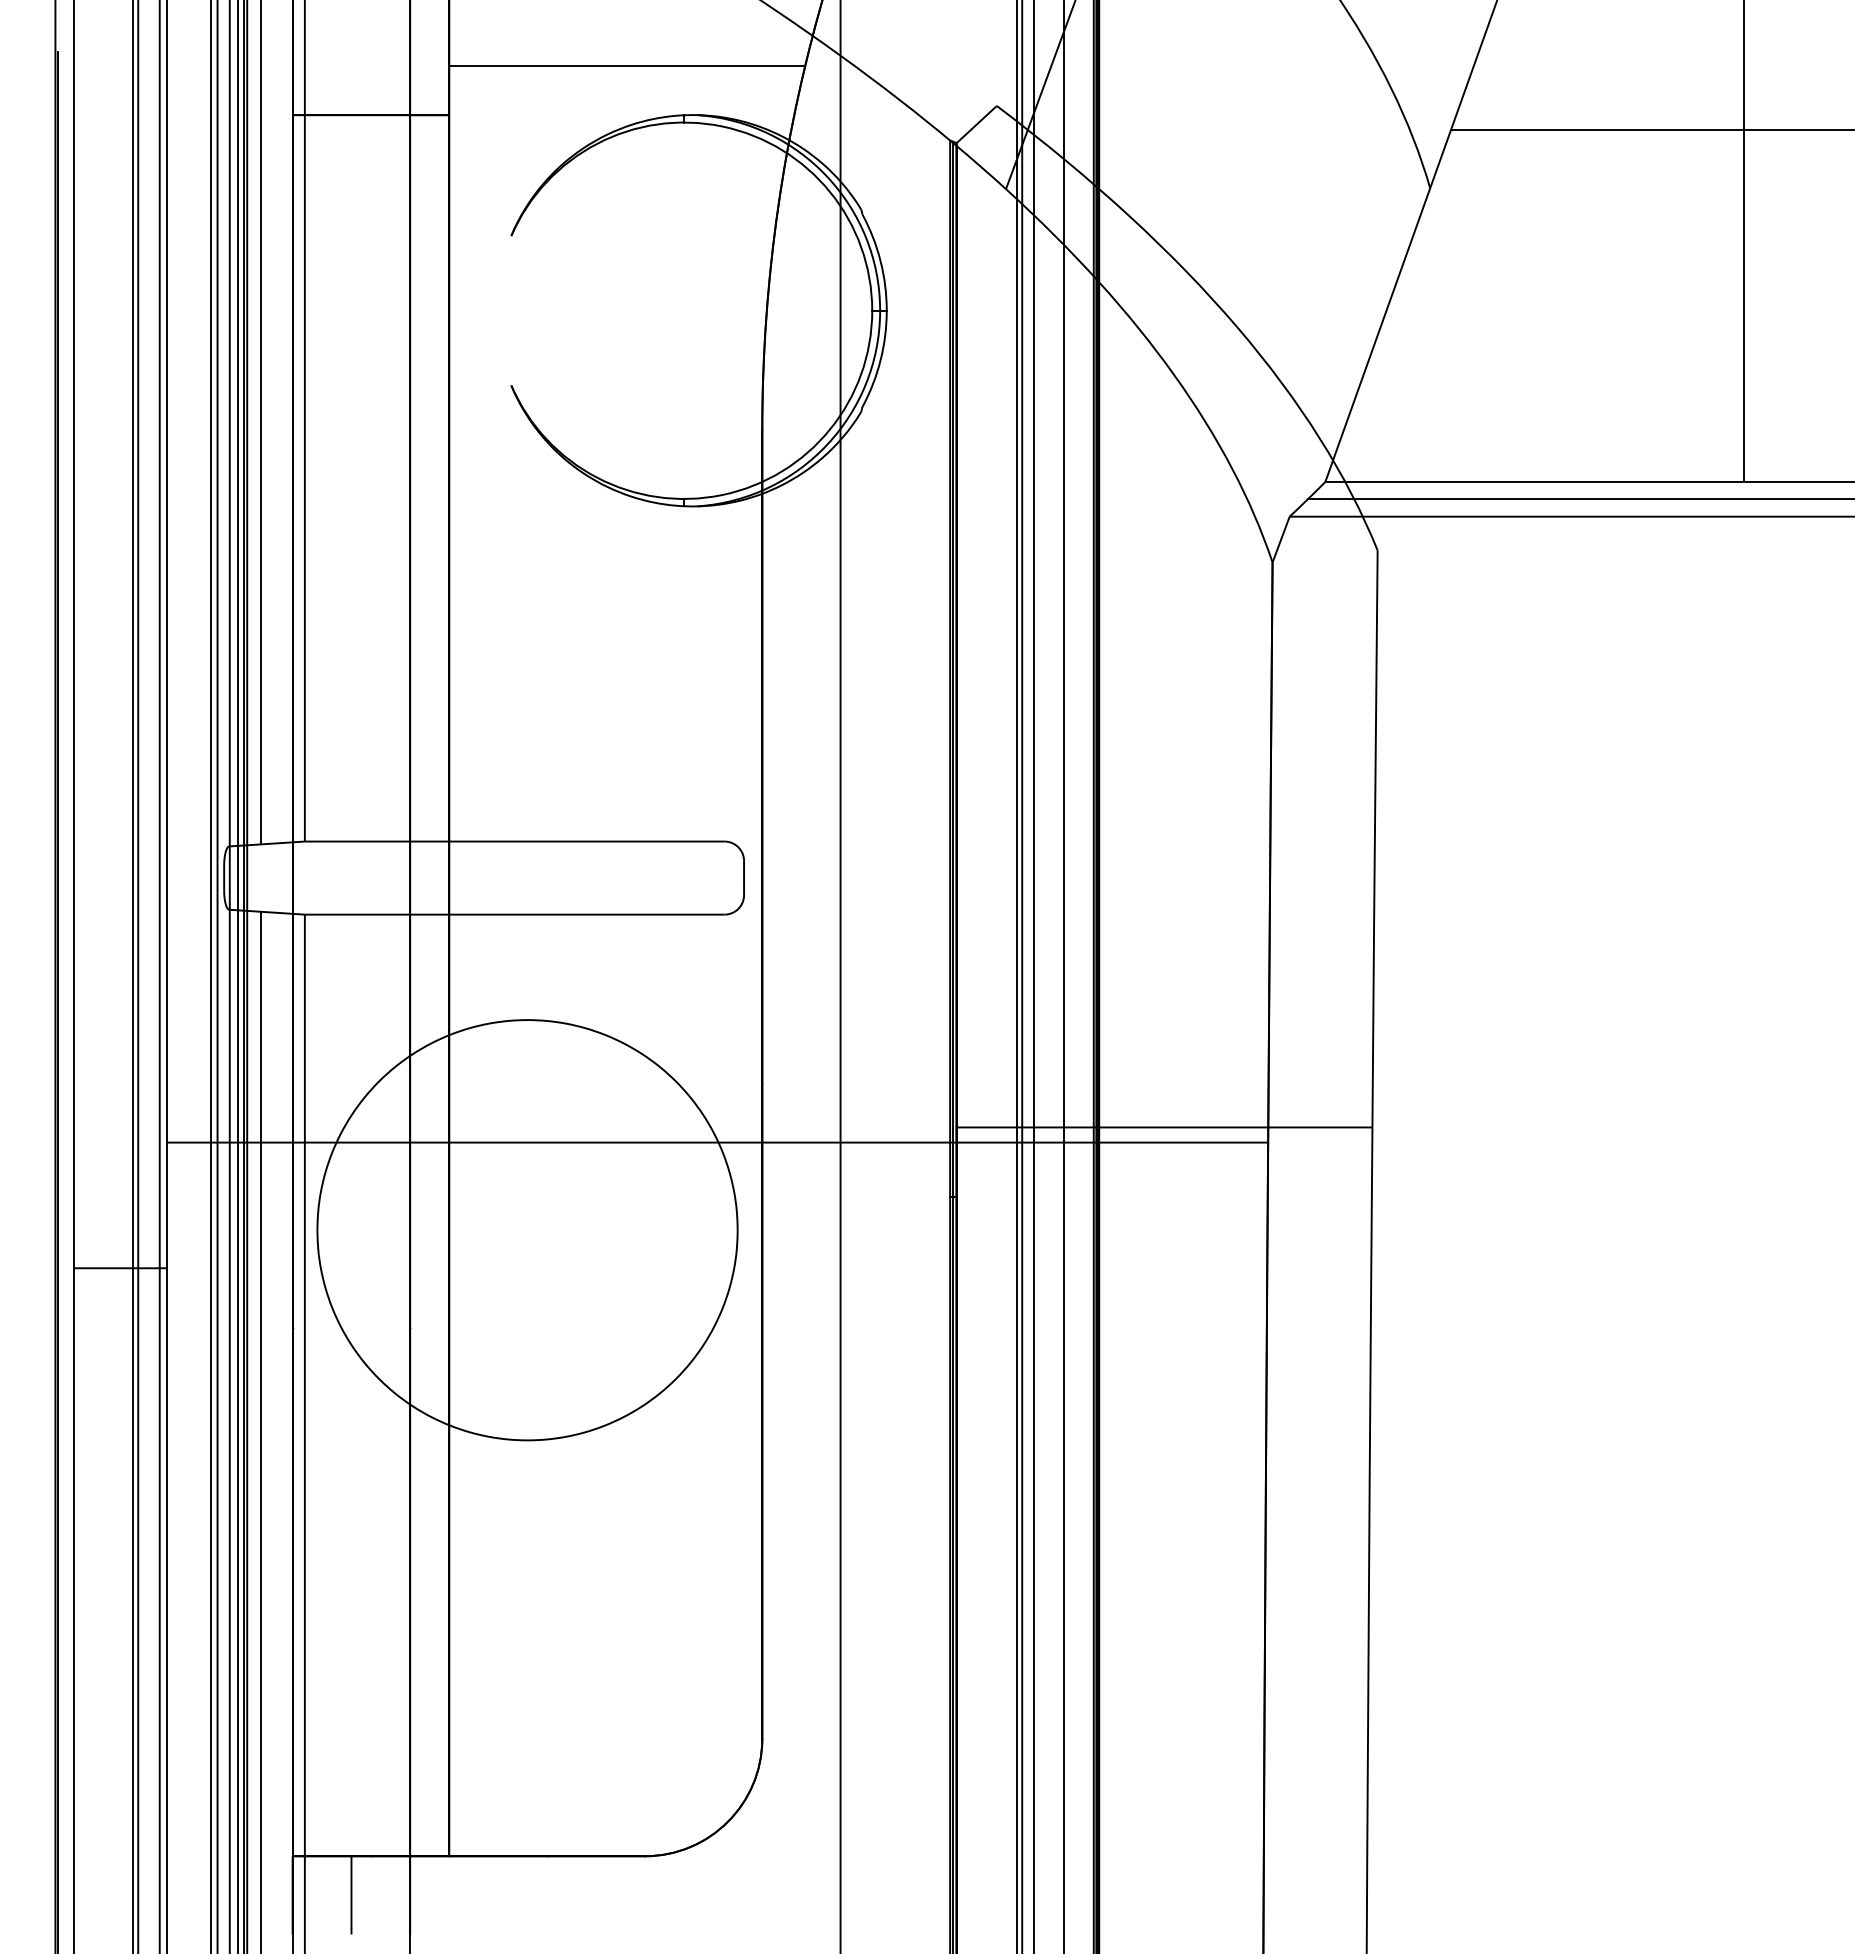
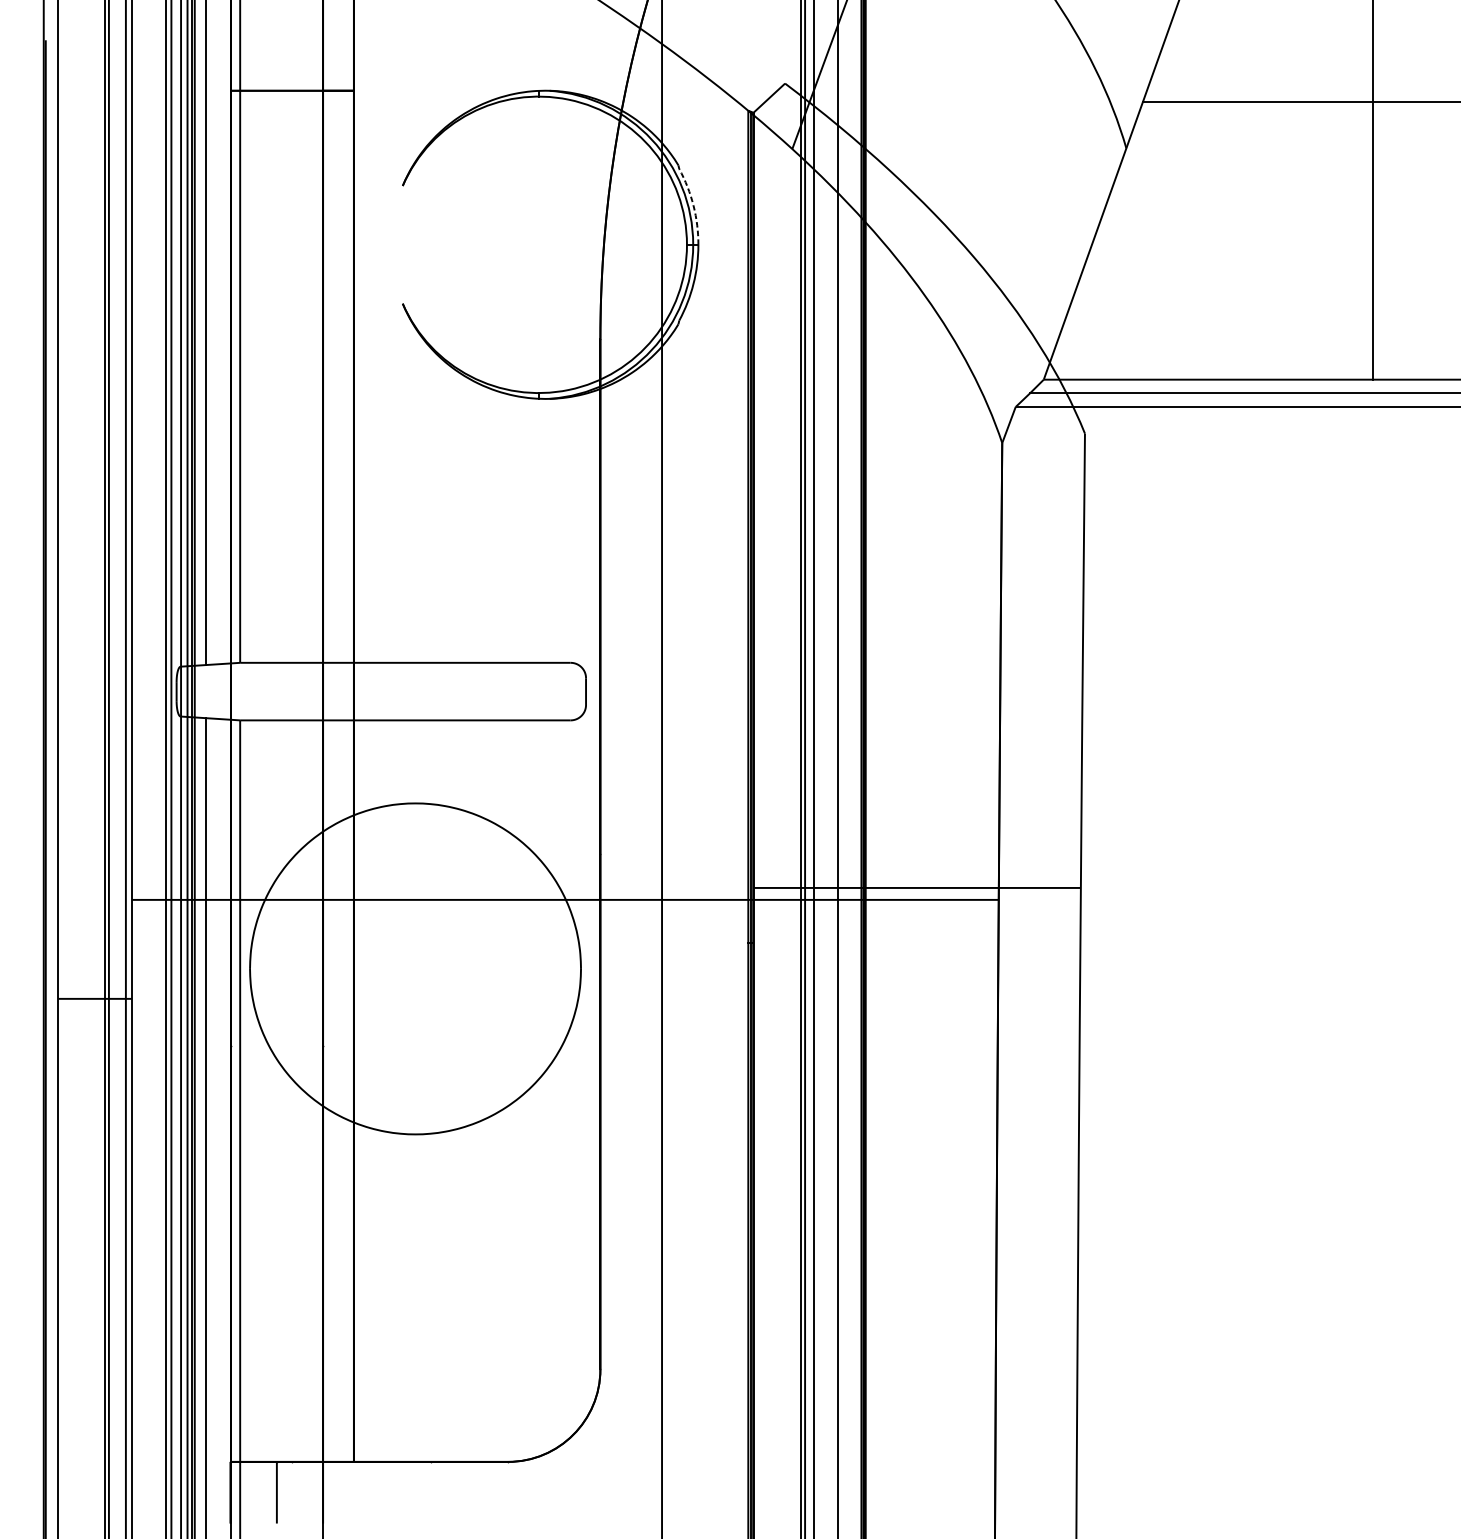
line: (627, 66) -> (494, 52), removed
arc: (880, 261) -> (693, 206), solid -> dashed

